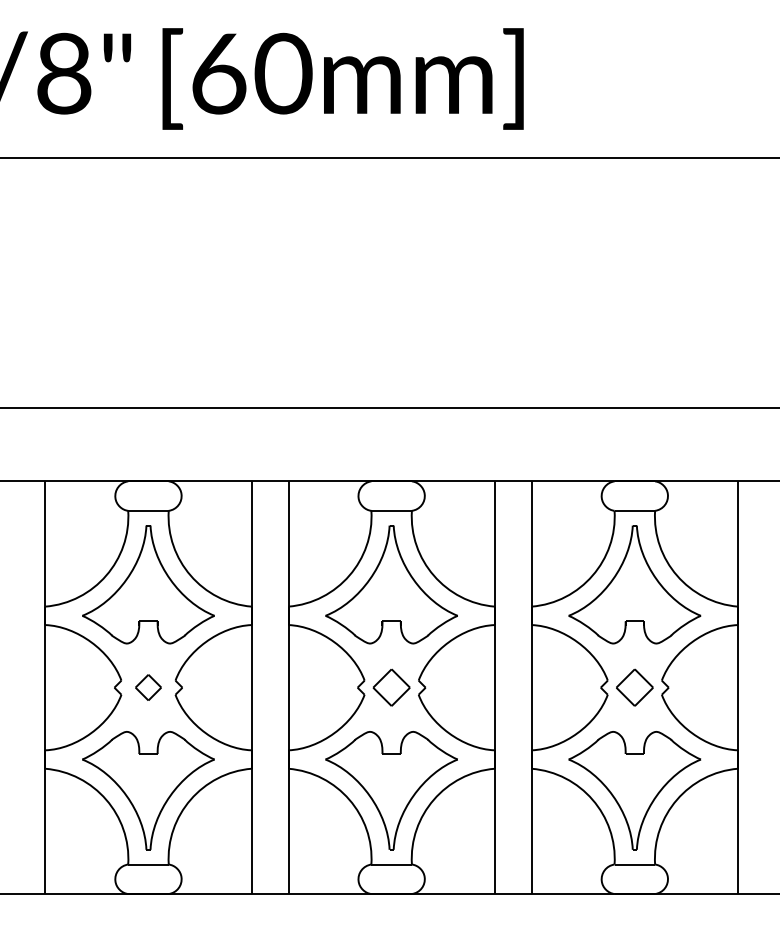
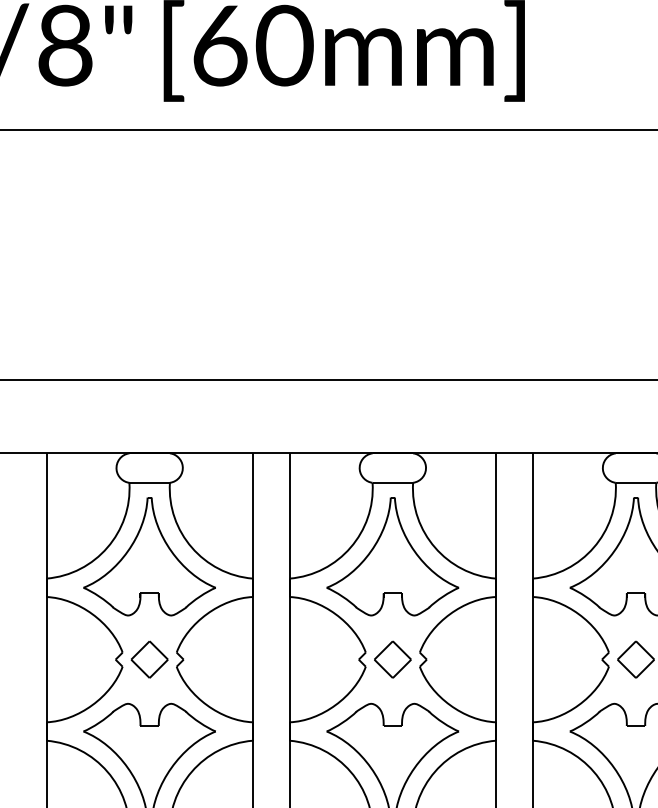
part: (148, 687) -> (149, 659), size x1.43

